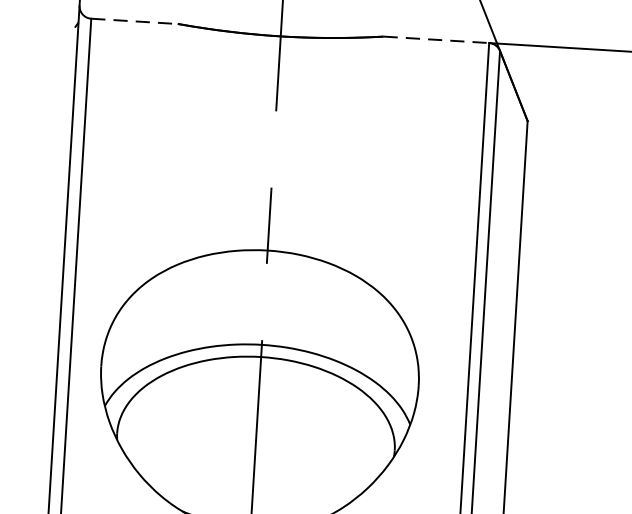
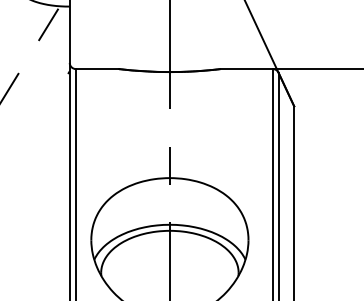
line: (134, 22) -> (97, 69), dashed -> solid
line: (437, 40) -> (247, 69), dashed -> solid

